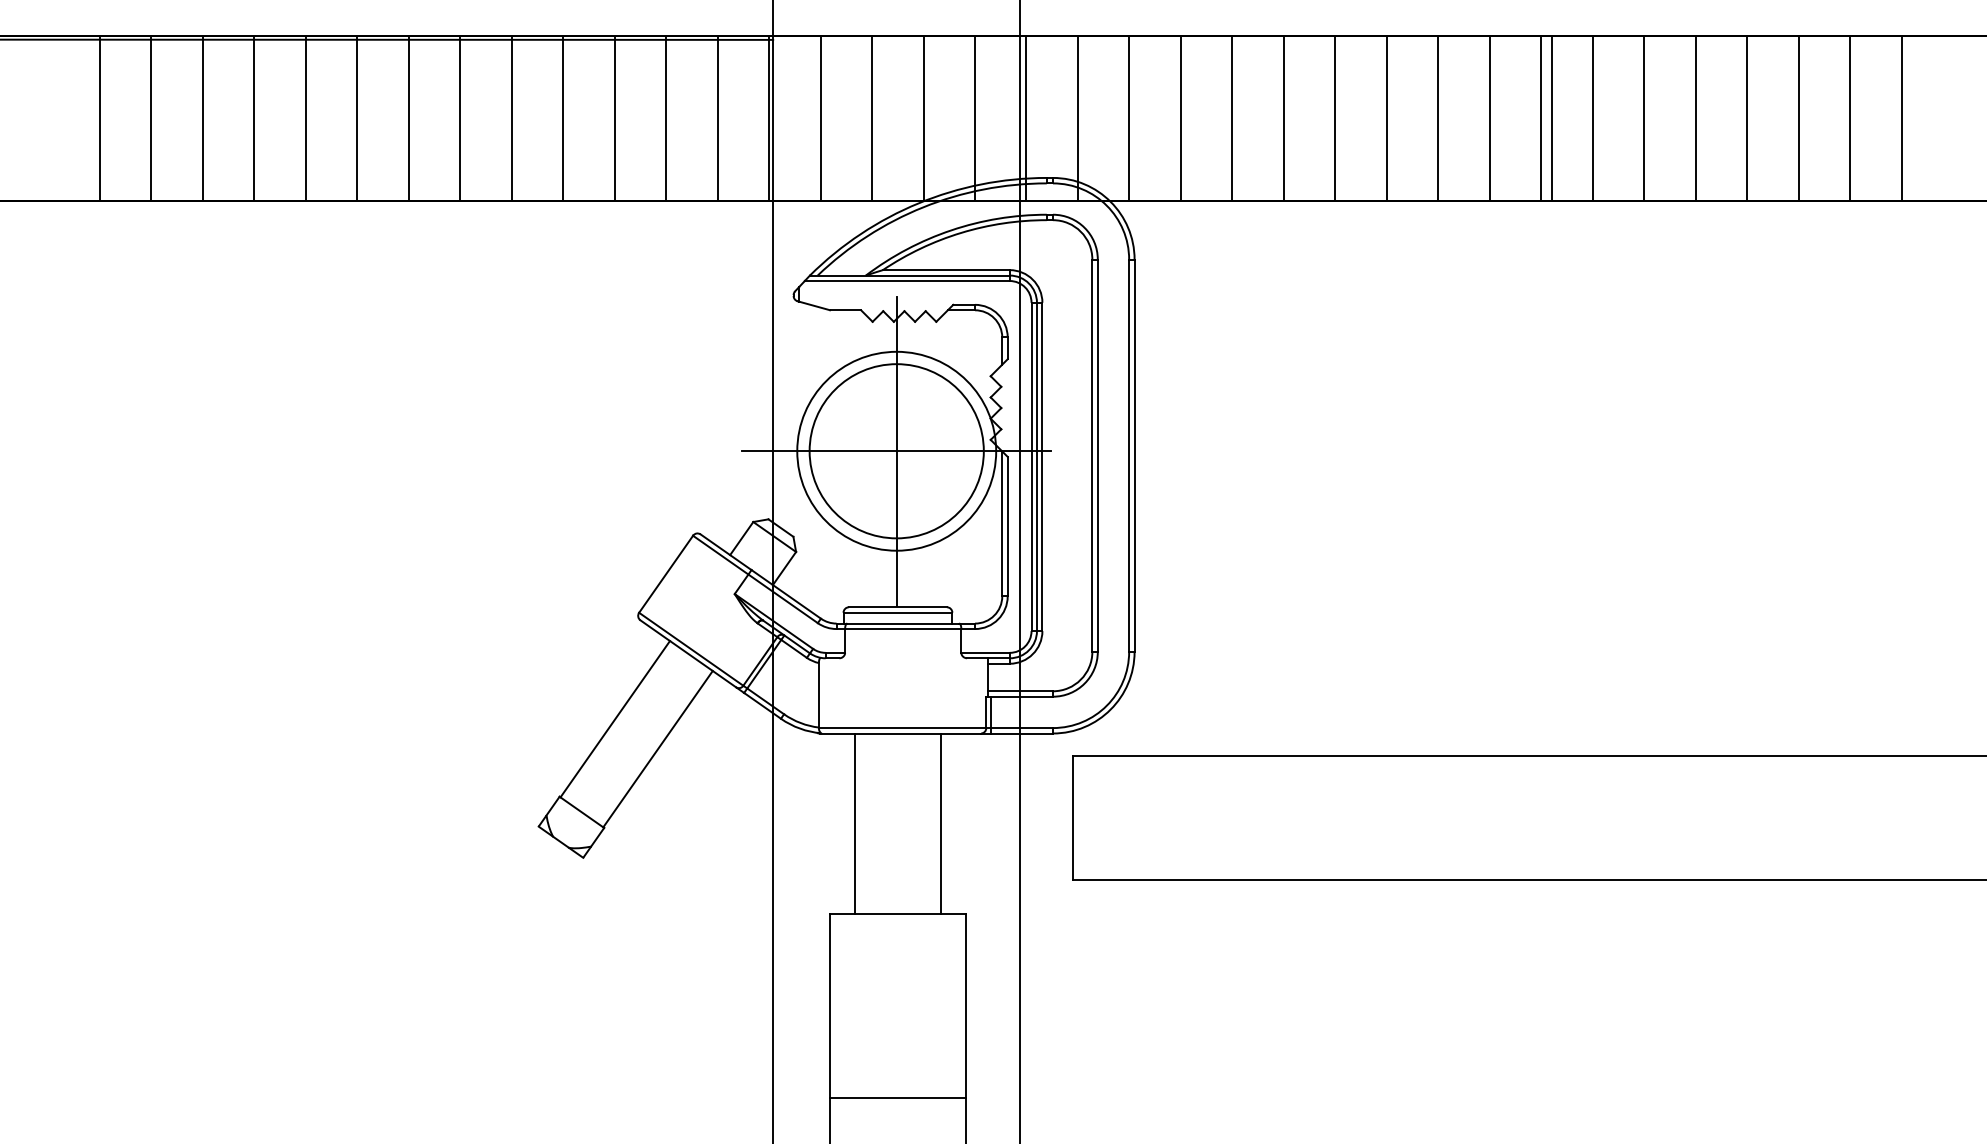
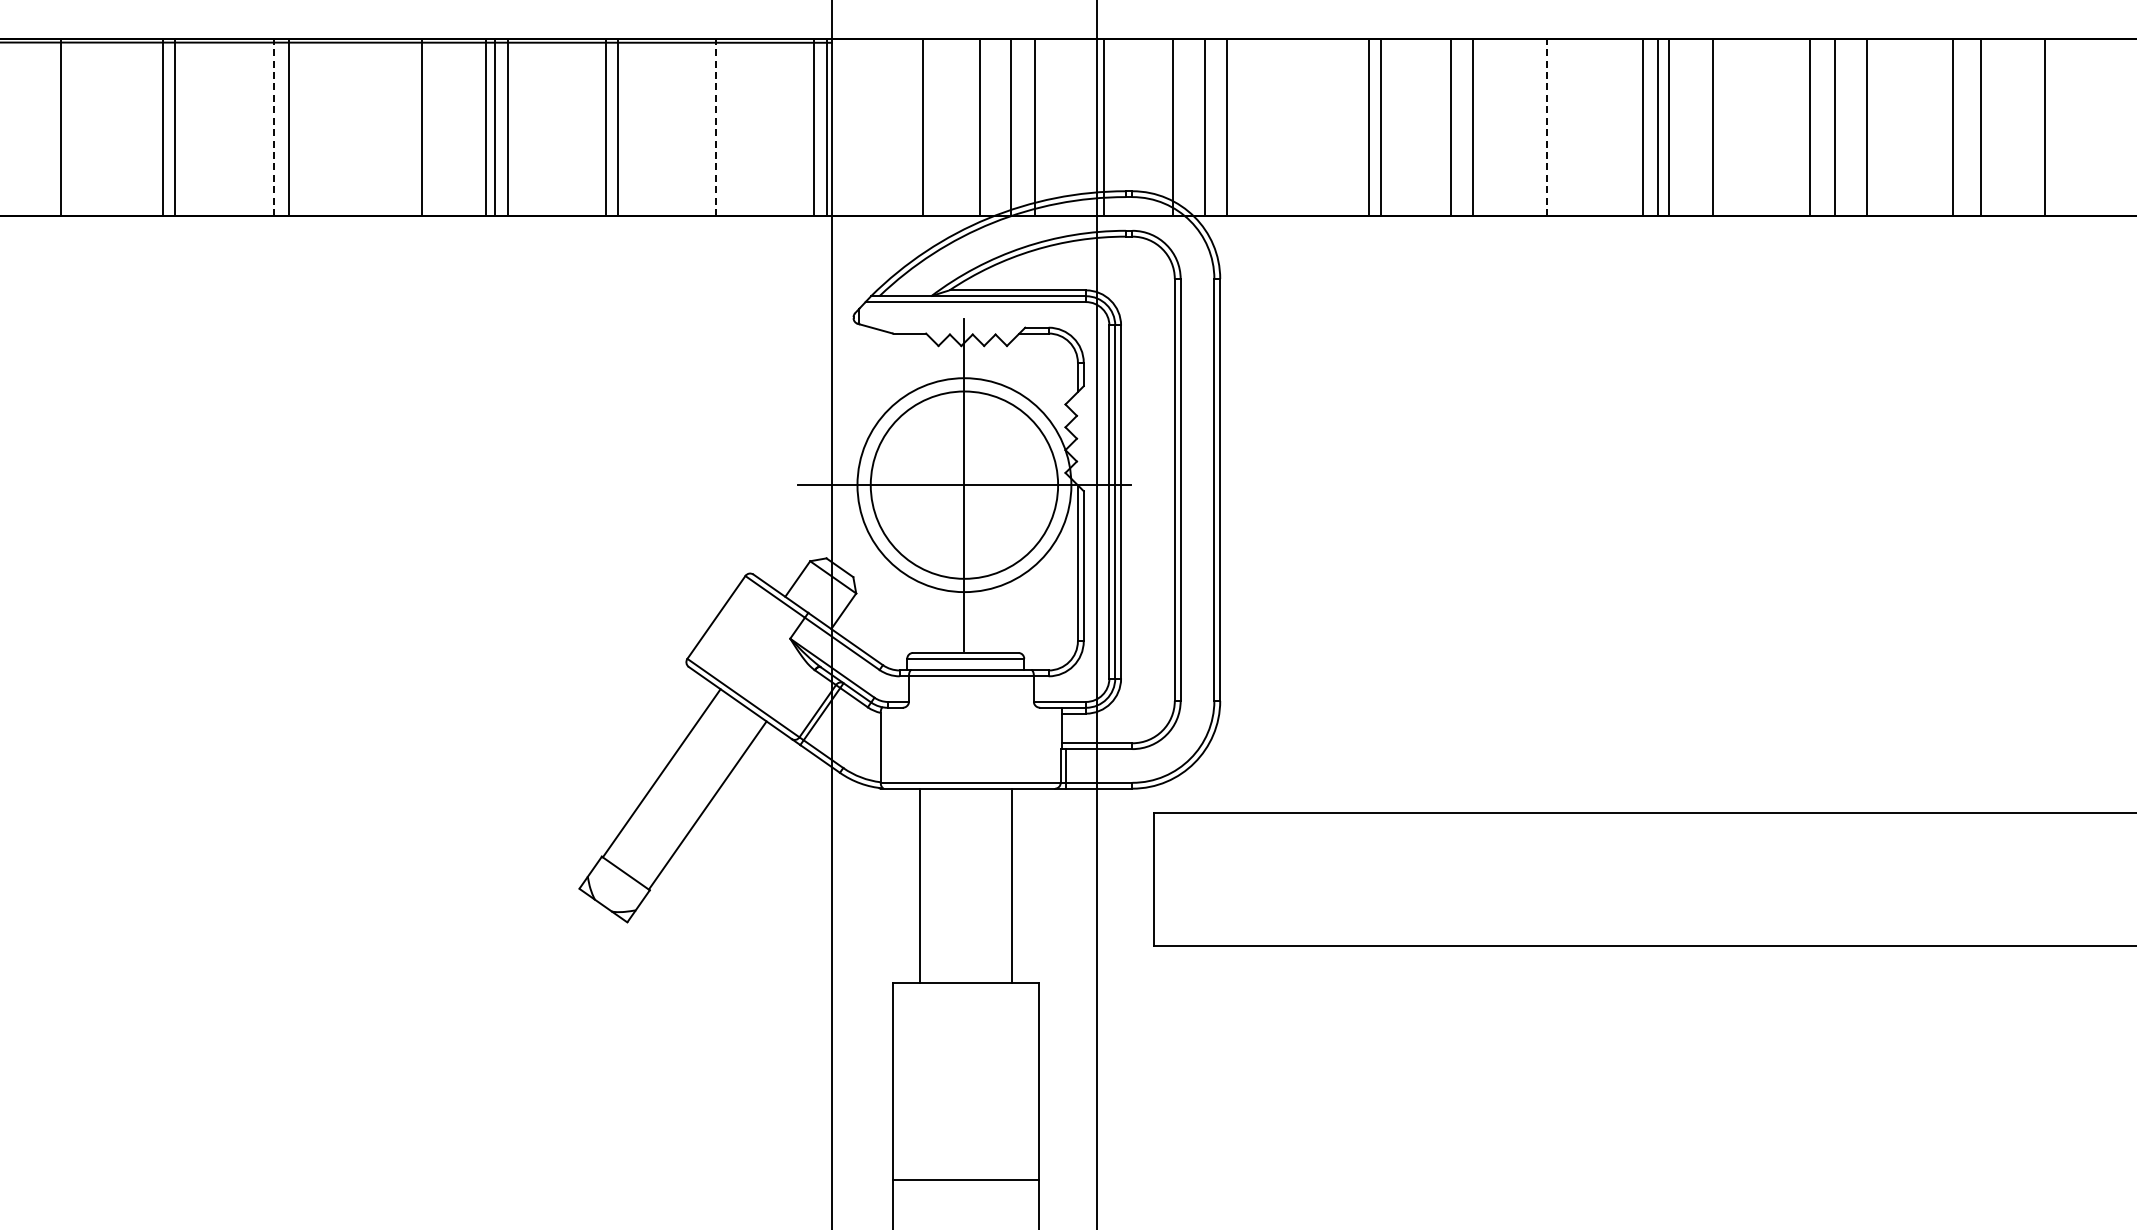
line: (99, 118) -> (61, 127), moved
line: (203, 118) -> (175, 127), moved
line: (254, 118) -> (273, 127), solid -> dashed
line: (305, 118) -> (288, 127), moved
line: (357, 118) -> (422, 127), moved
line: (408, 118) -> (485, 127), moved
line: (511, 118) -> (508, 127), moved
line: (615, 118) -> (618, 127), moved
line: (666, 118) -> (716, 127), solid -> dashed
line: (717, 118) -> (813, 127), moved
line: (820, 118) -> (922, 127), moved
line: (871, 118) -> (979, 127), moved
line: (923, 118) -> (1035, 127), moved
line: (974, 118) -> (1010, 127), moved
line: (1078, 118) -> (1205, 127), moved
line: (1129, 118) -> (1172, 127), moved
line: (1181, 118) -> (1227, 127), moved
line: (1232, 118) -> (1369, 127), moved
line: (1335, 118) -> (1473, 127), moved
line: (1386, 118) -> (1451, 127), moved
line: (1437, 118) -> (1546, 127), solid -> dashed
line: (1490, 118) -> (1643, 127), moved
line: (1644, 118) -> (1810, 127), moved
line: (1695, 118) -> (1866, 127), moved
line: (1747, 118) -> (1835, 127), moved
line: (1798, 118) -> (1981, 127), moved
line: (1849, 118) -> (1952, 127), moved

